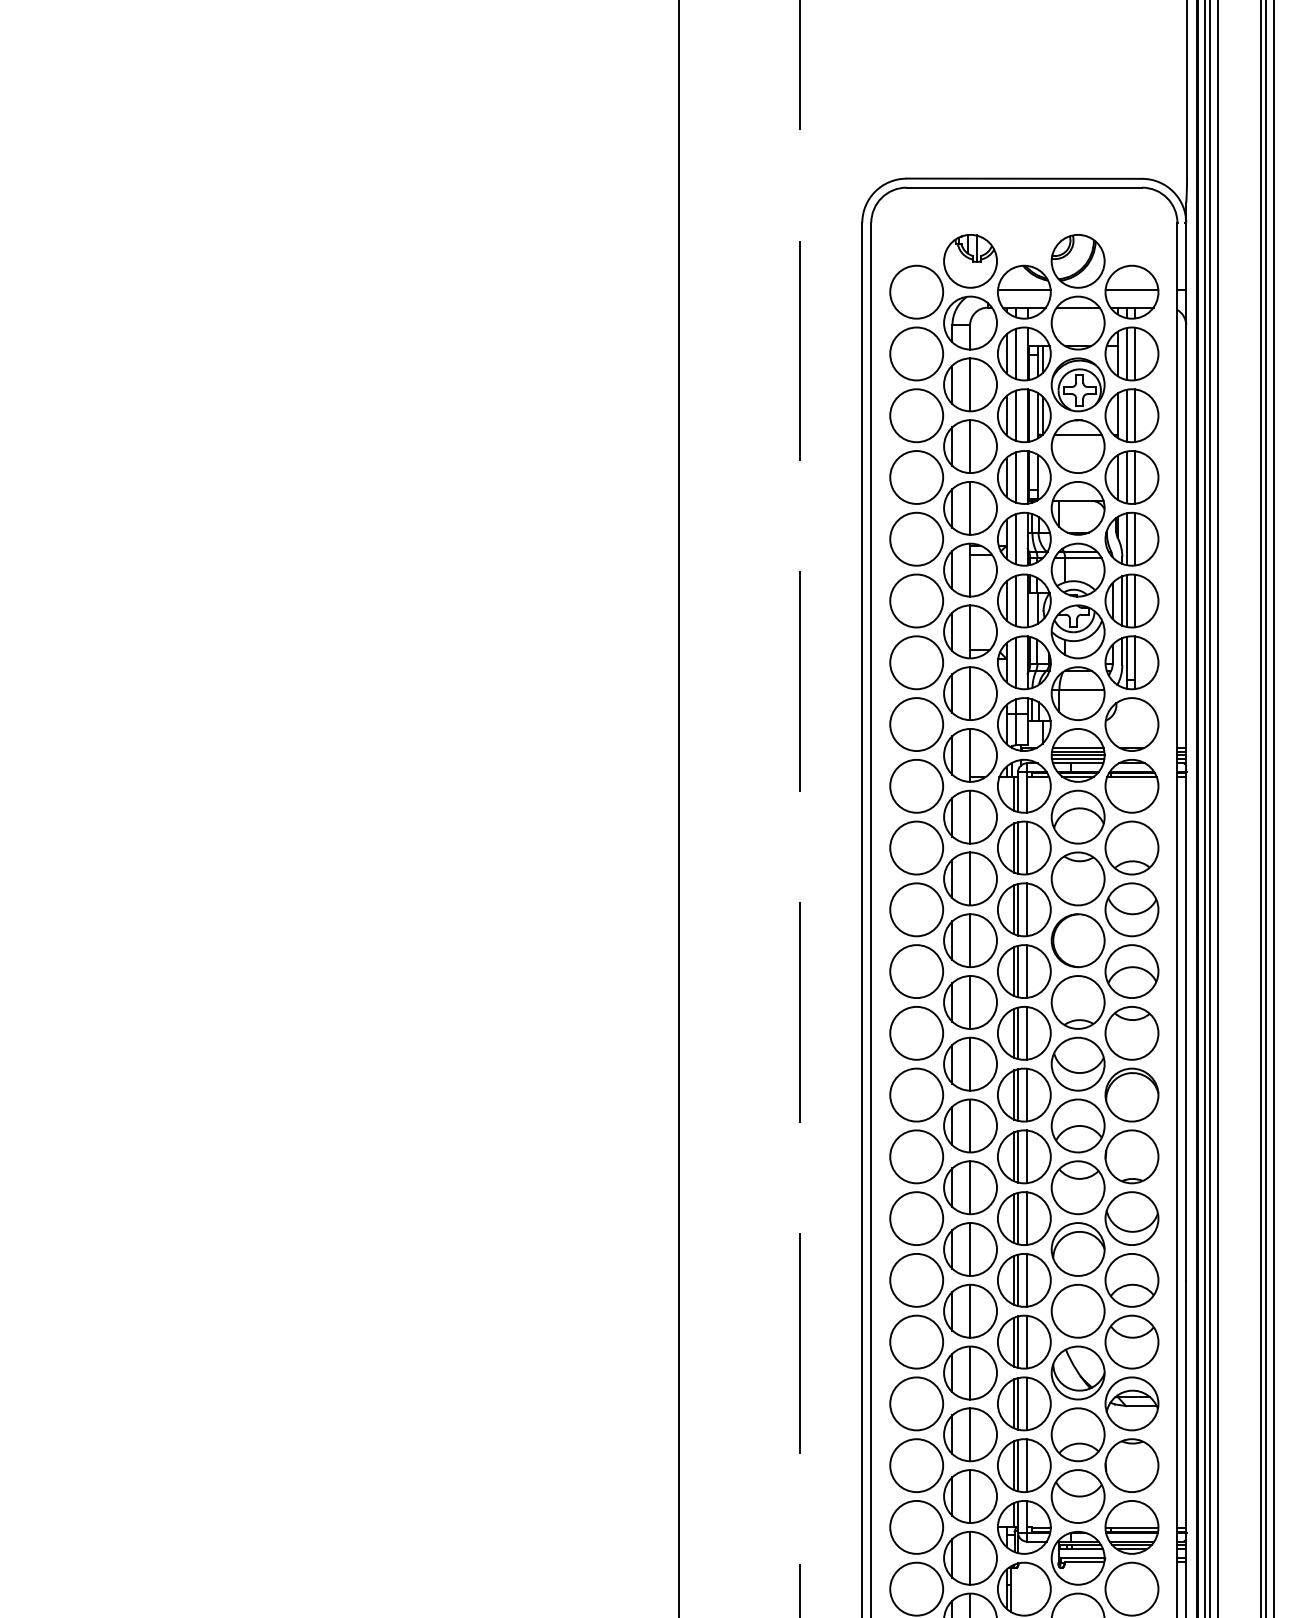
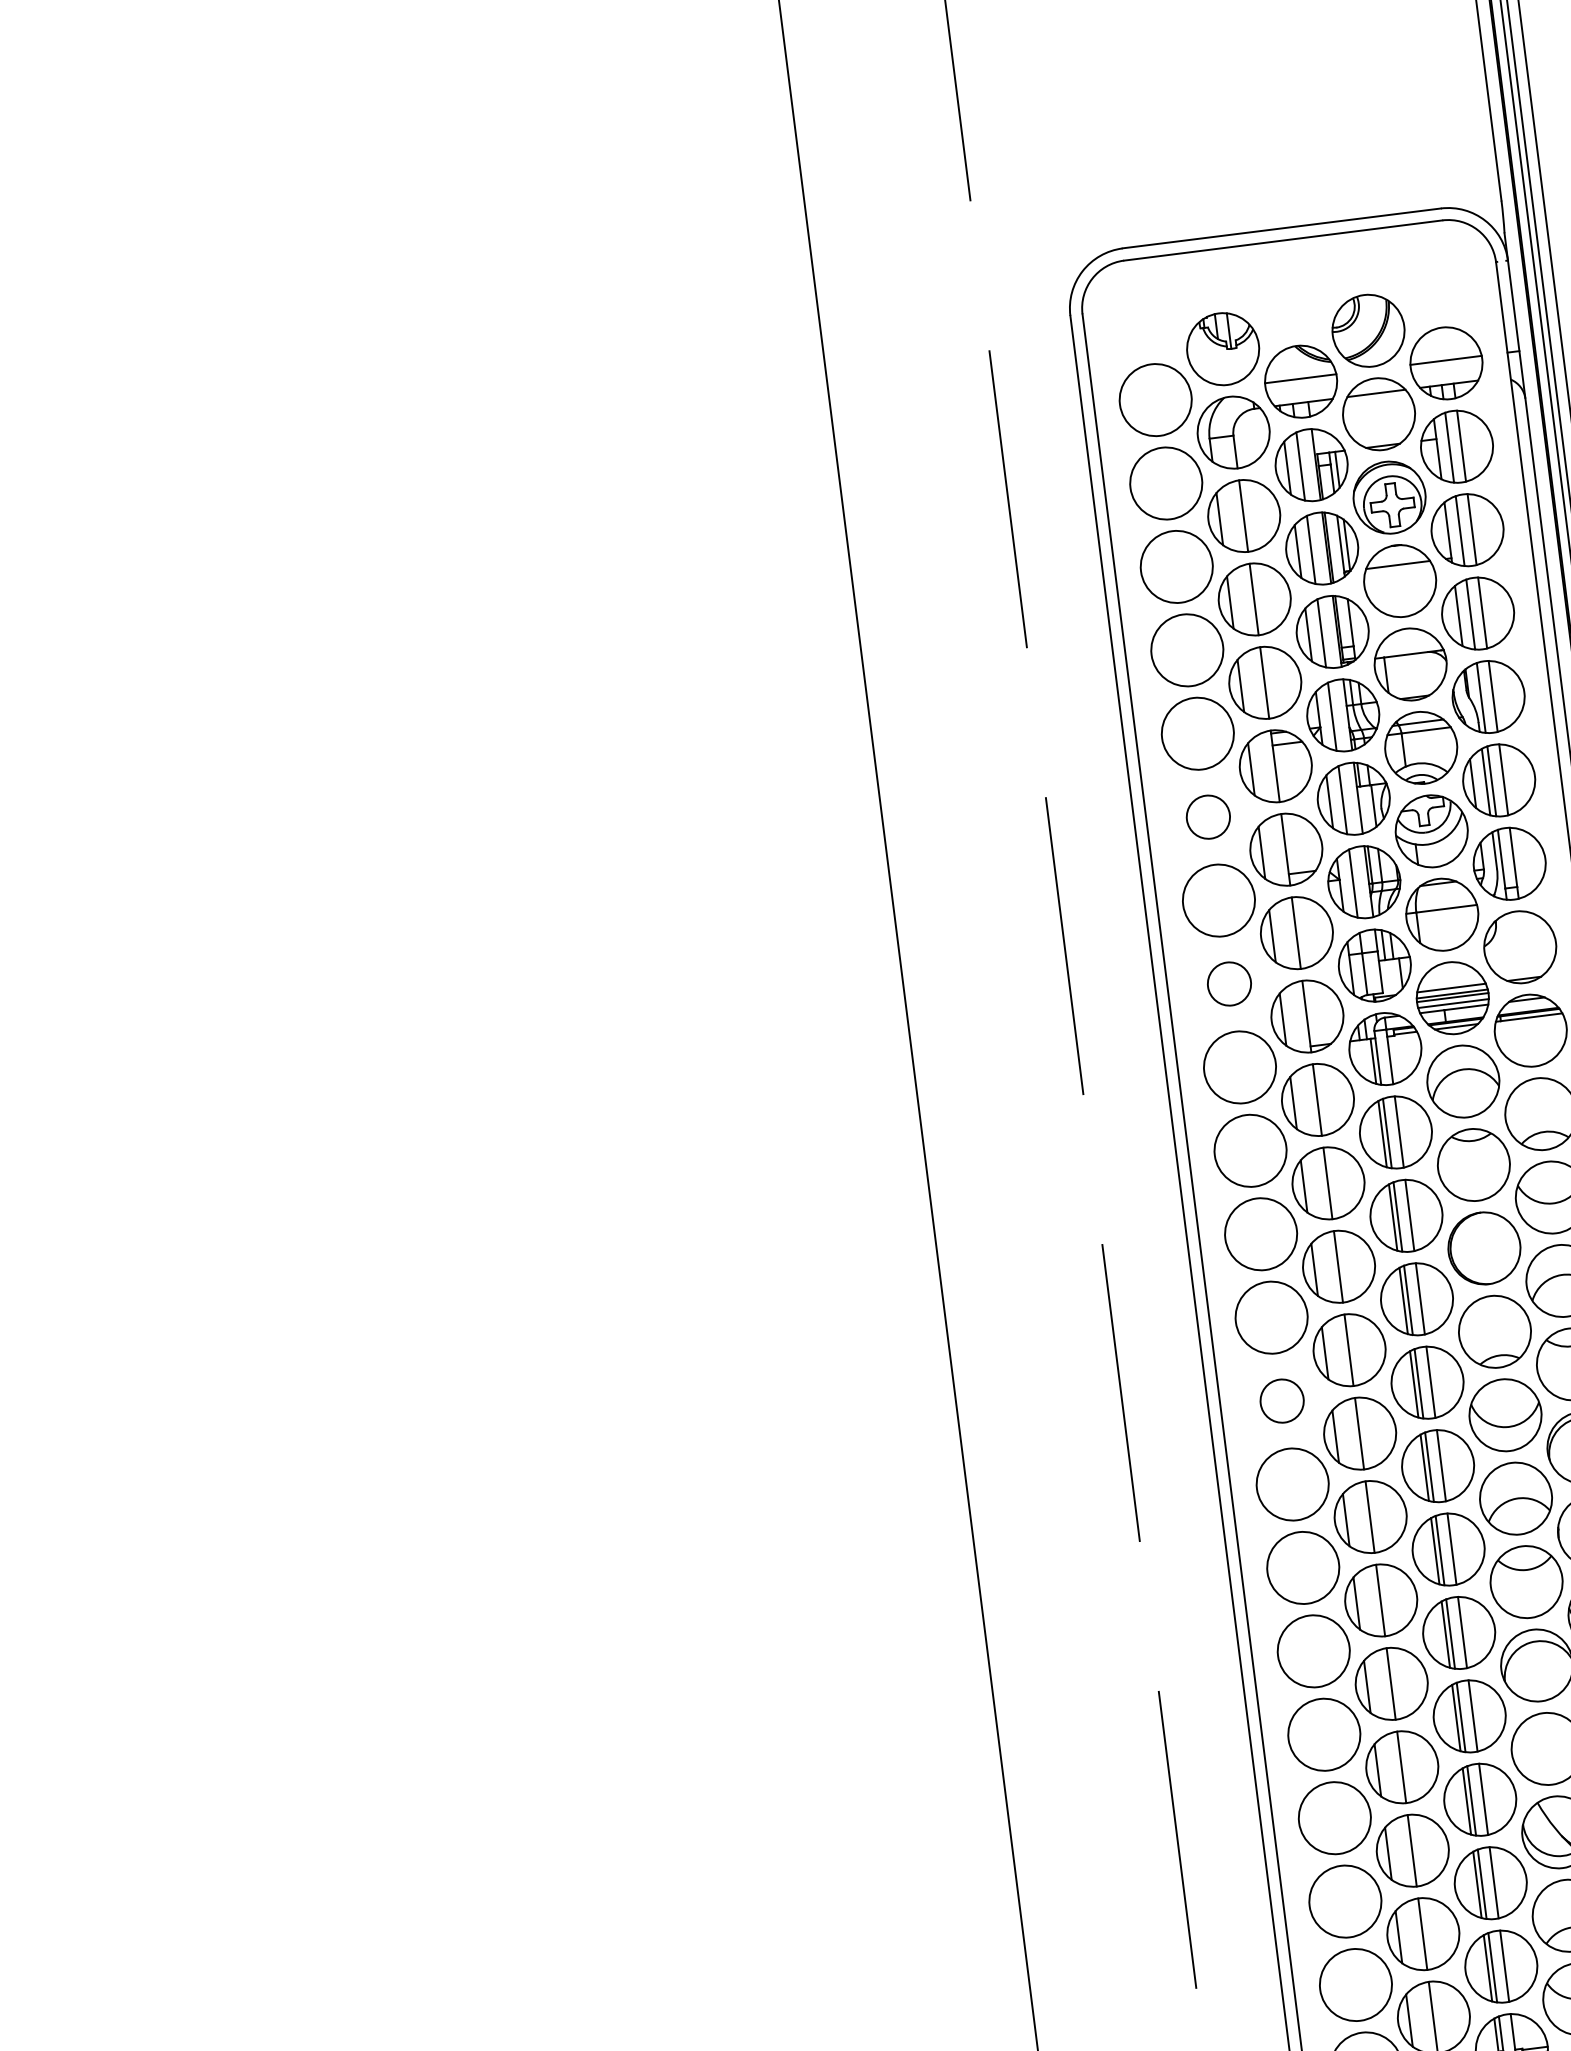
circle: (916, 600) -> (1208, 816), size x0.6
circle: (916, 724) -> (1229, 983), size x0.6
circle: (916, 1032) -> (1281, 1399), size x0.6

